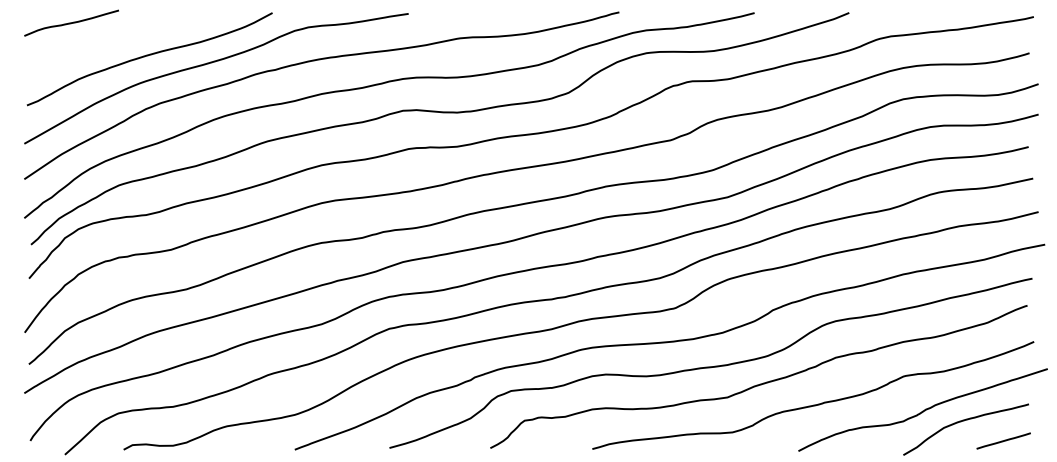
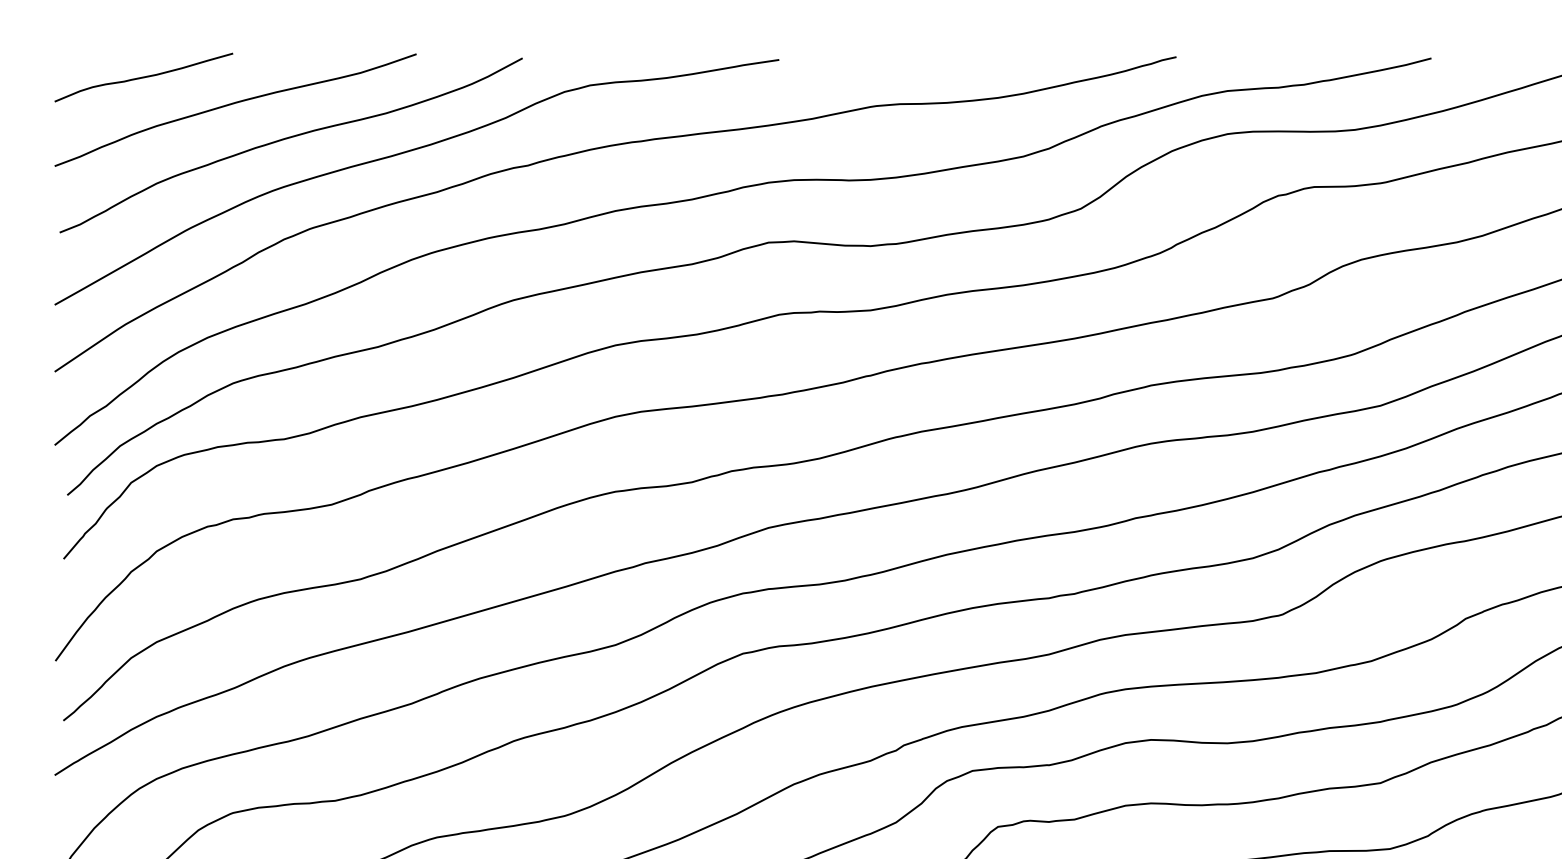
curve: (118, 38) -> (232, 106), added

